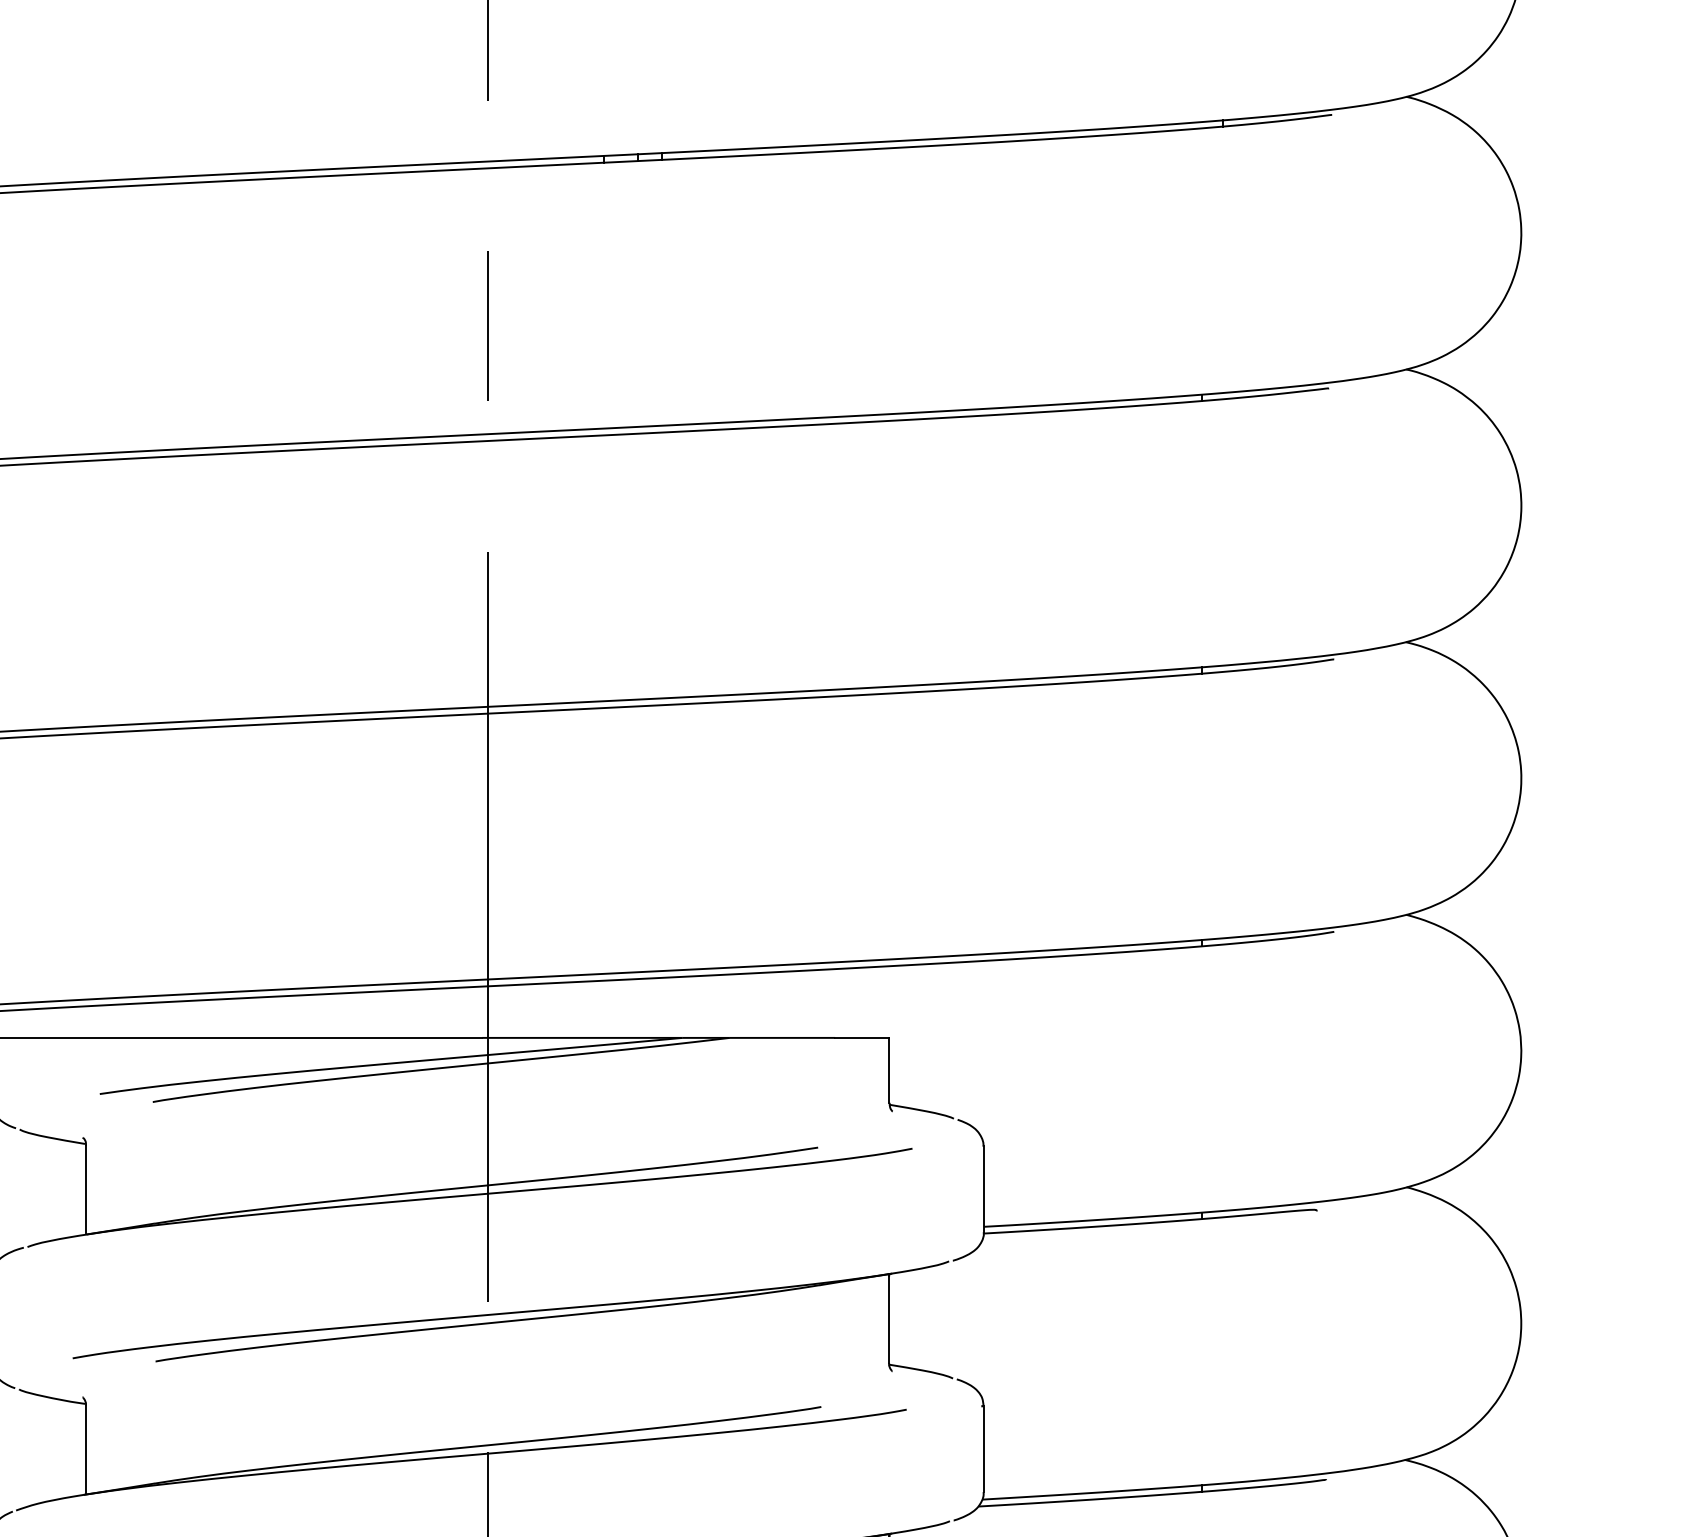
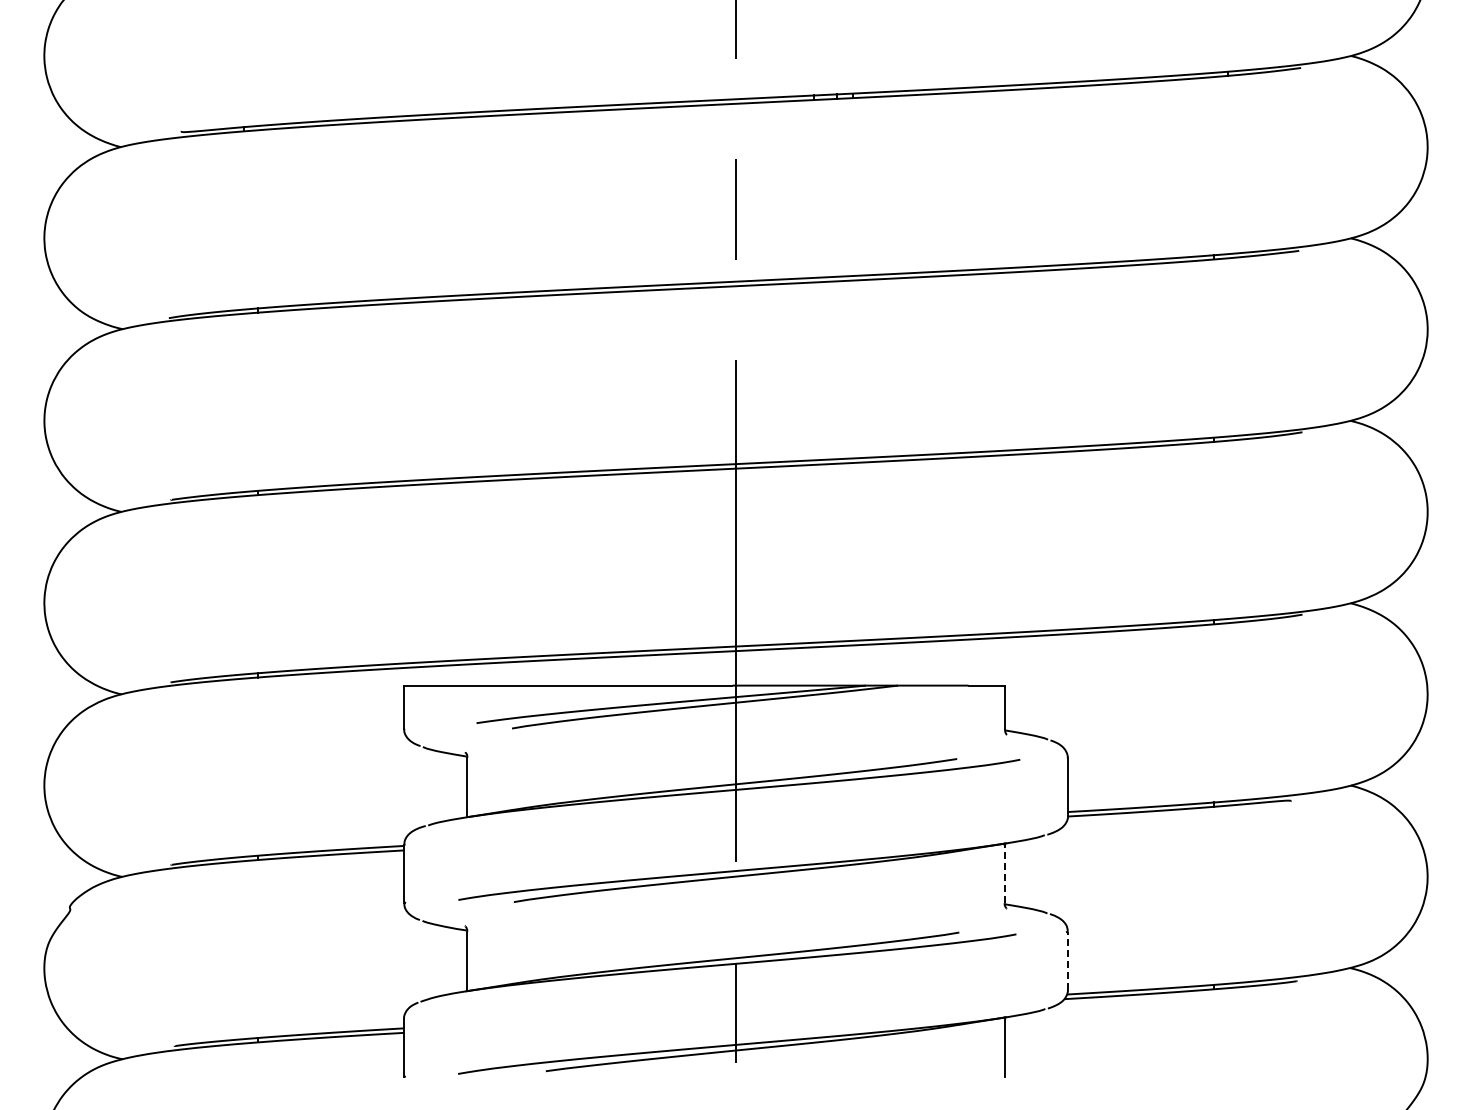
line: (888, 1318) -> (1004, 873), solid -> dashed
line: (984, 1448) -> (1068, 960), solid -> dashed

